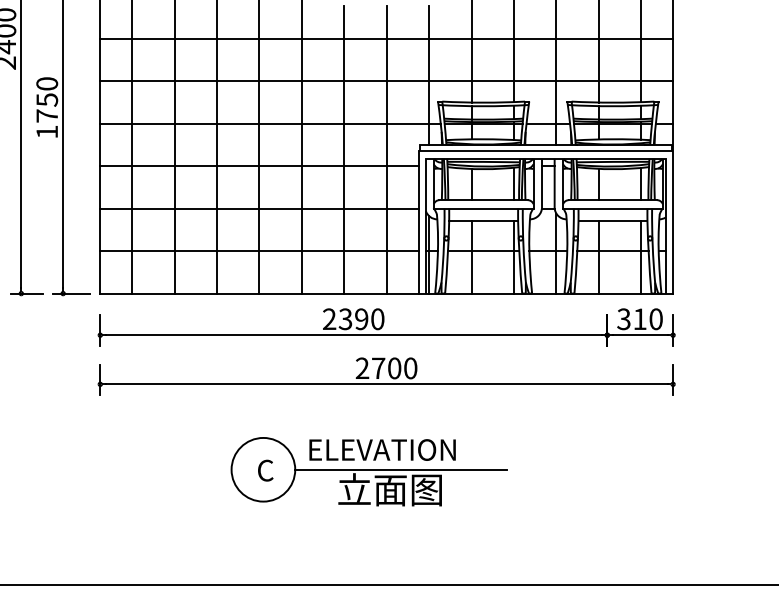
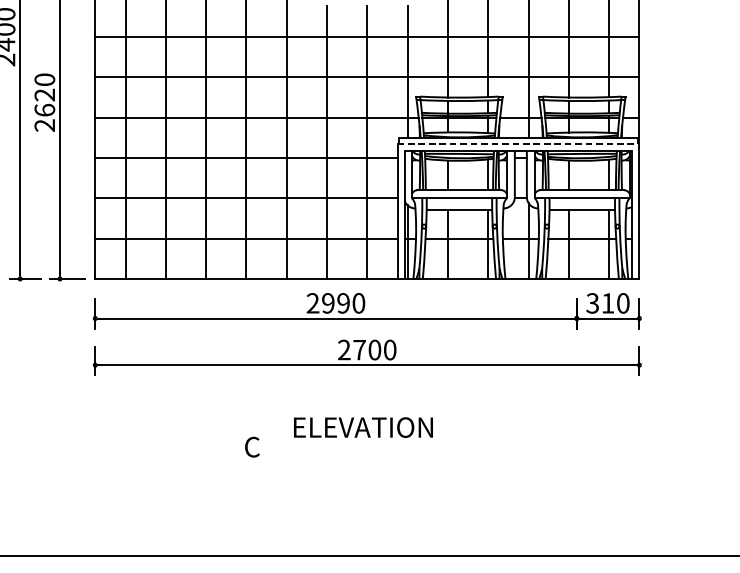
text: (47, 115) -> (45, 109), 1750 -> 2620
line: (546, 151) -> (519, 144), solid -> dashed
text: (345, 319) -> (328, 303), 2390 -> 2990
part: (368, 471) -> (350, 447), removed

